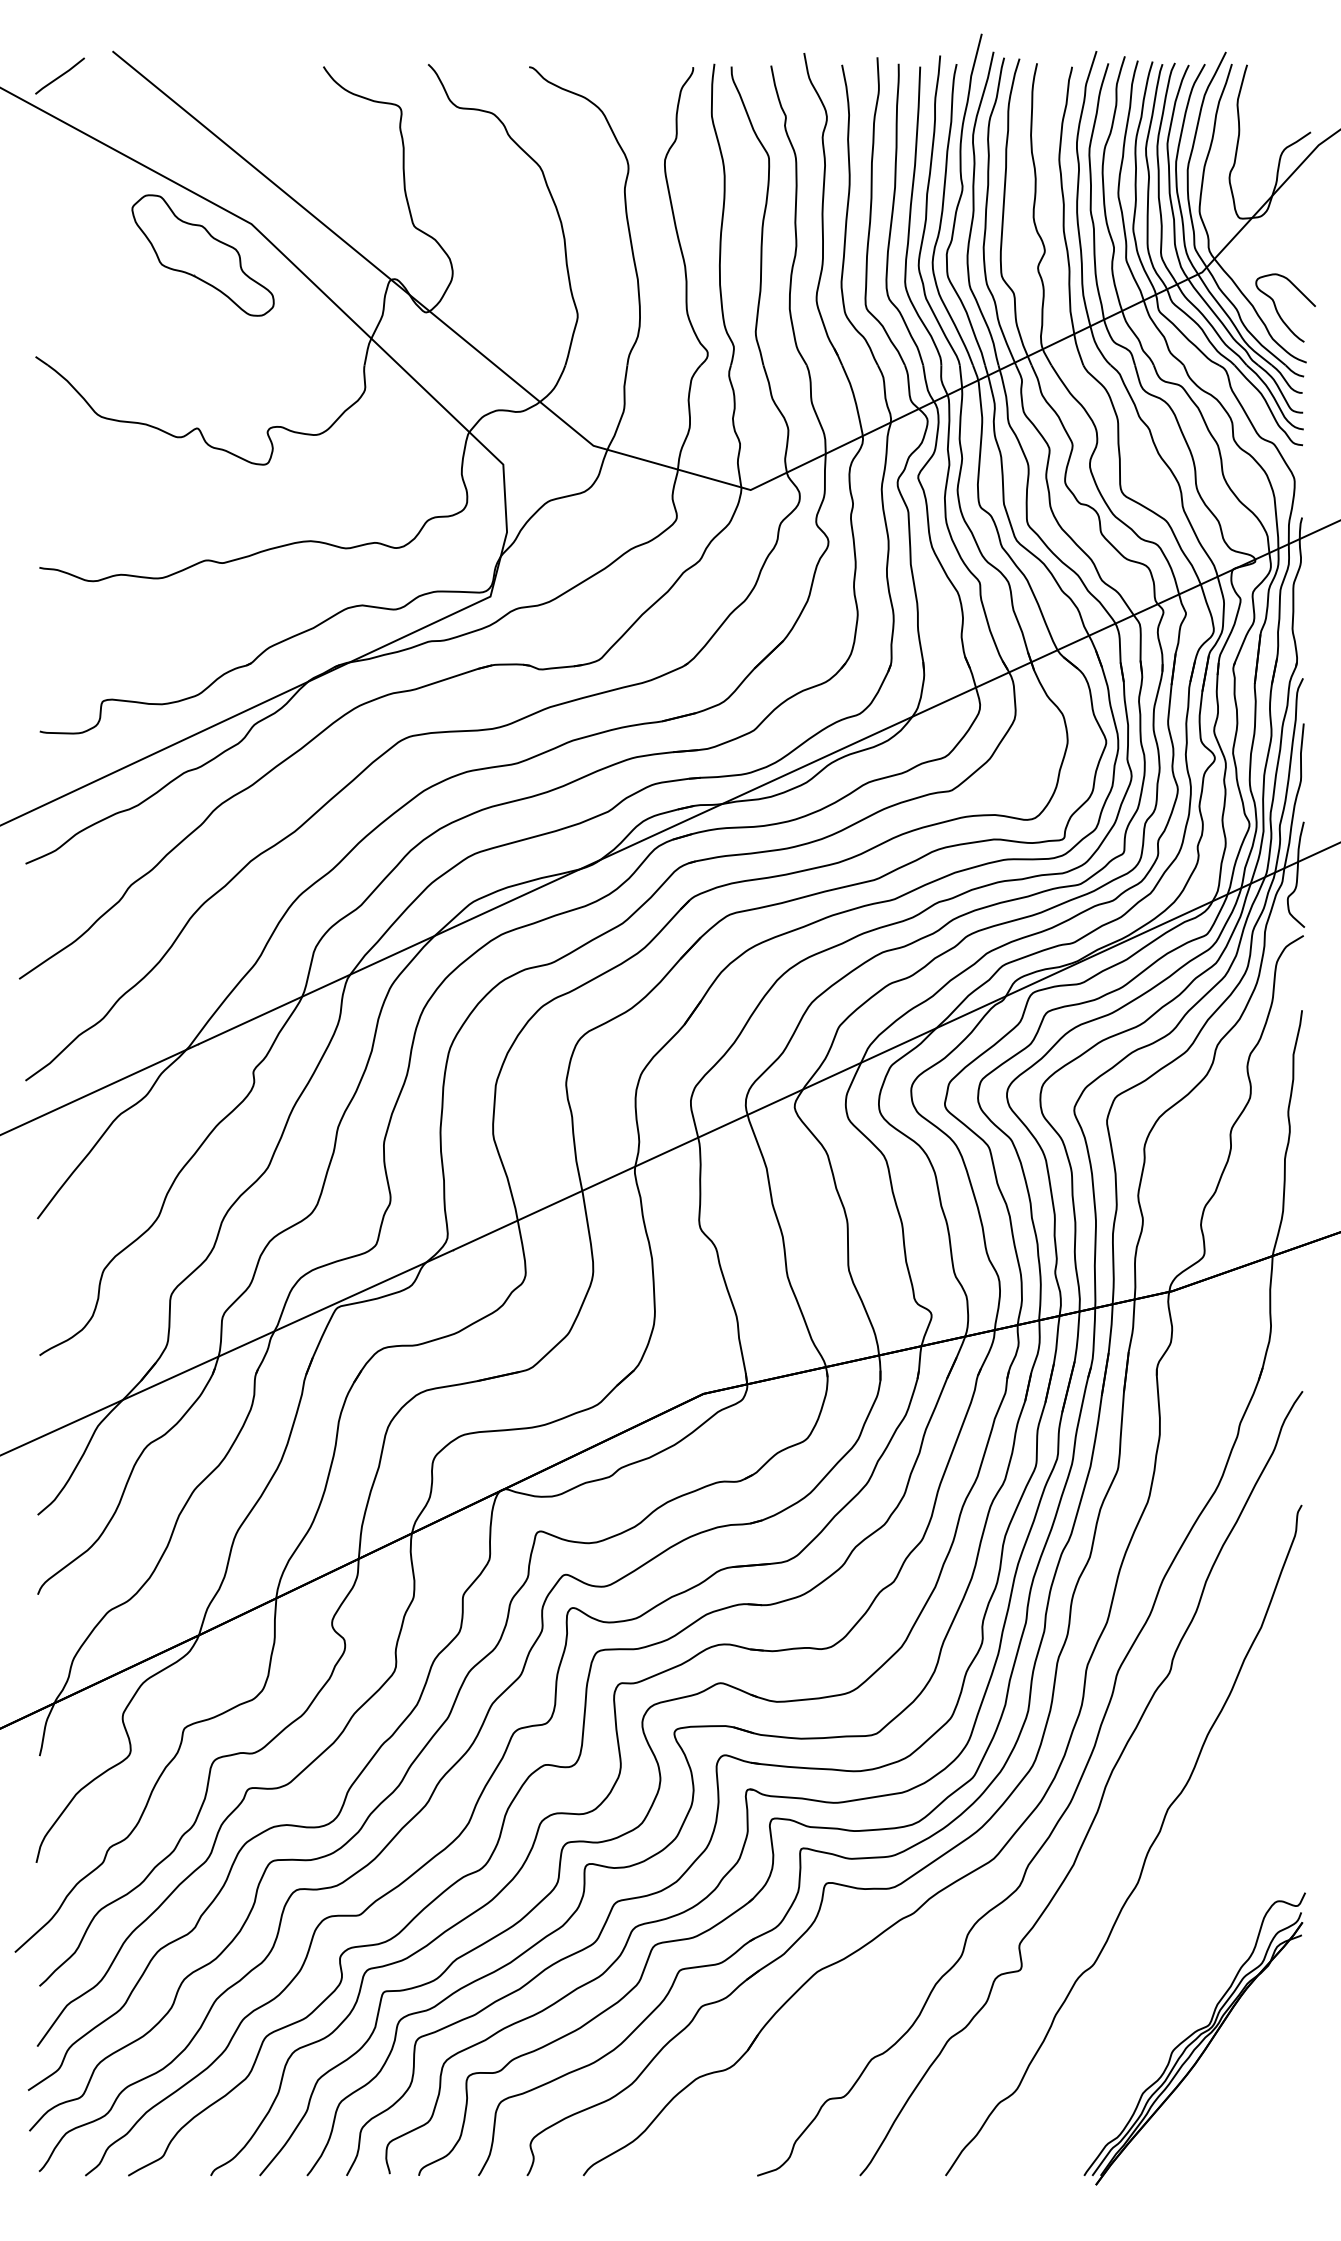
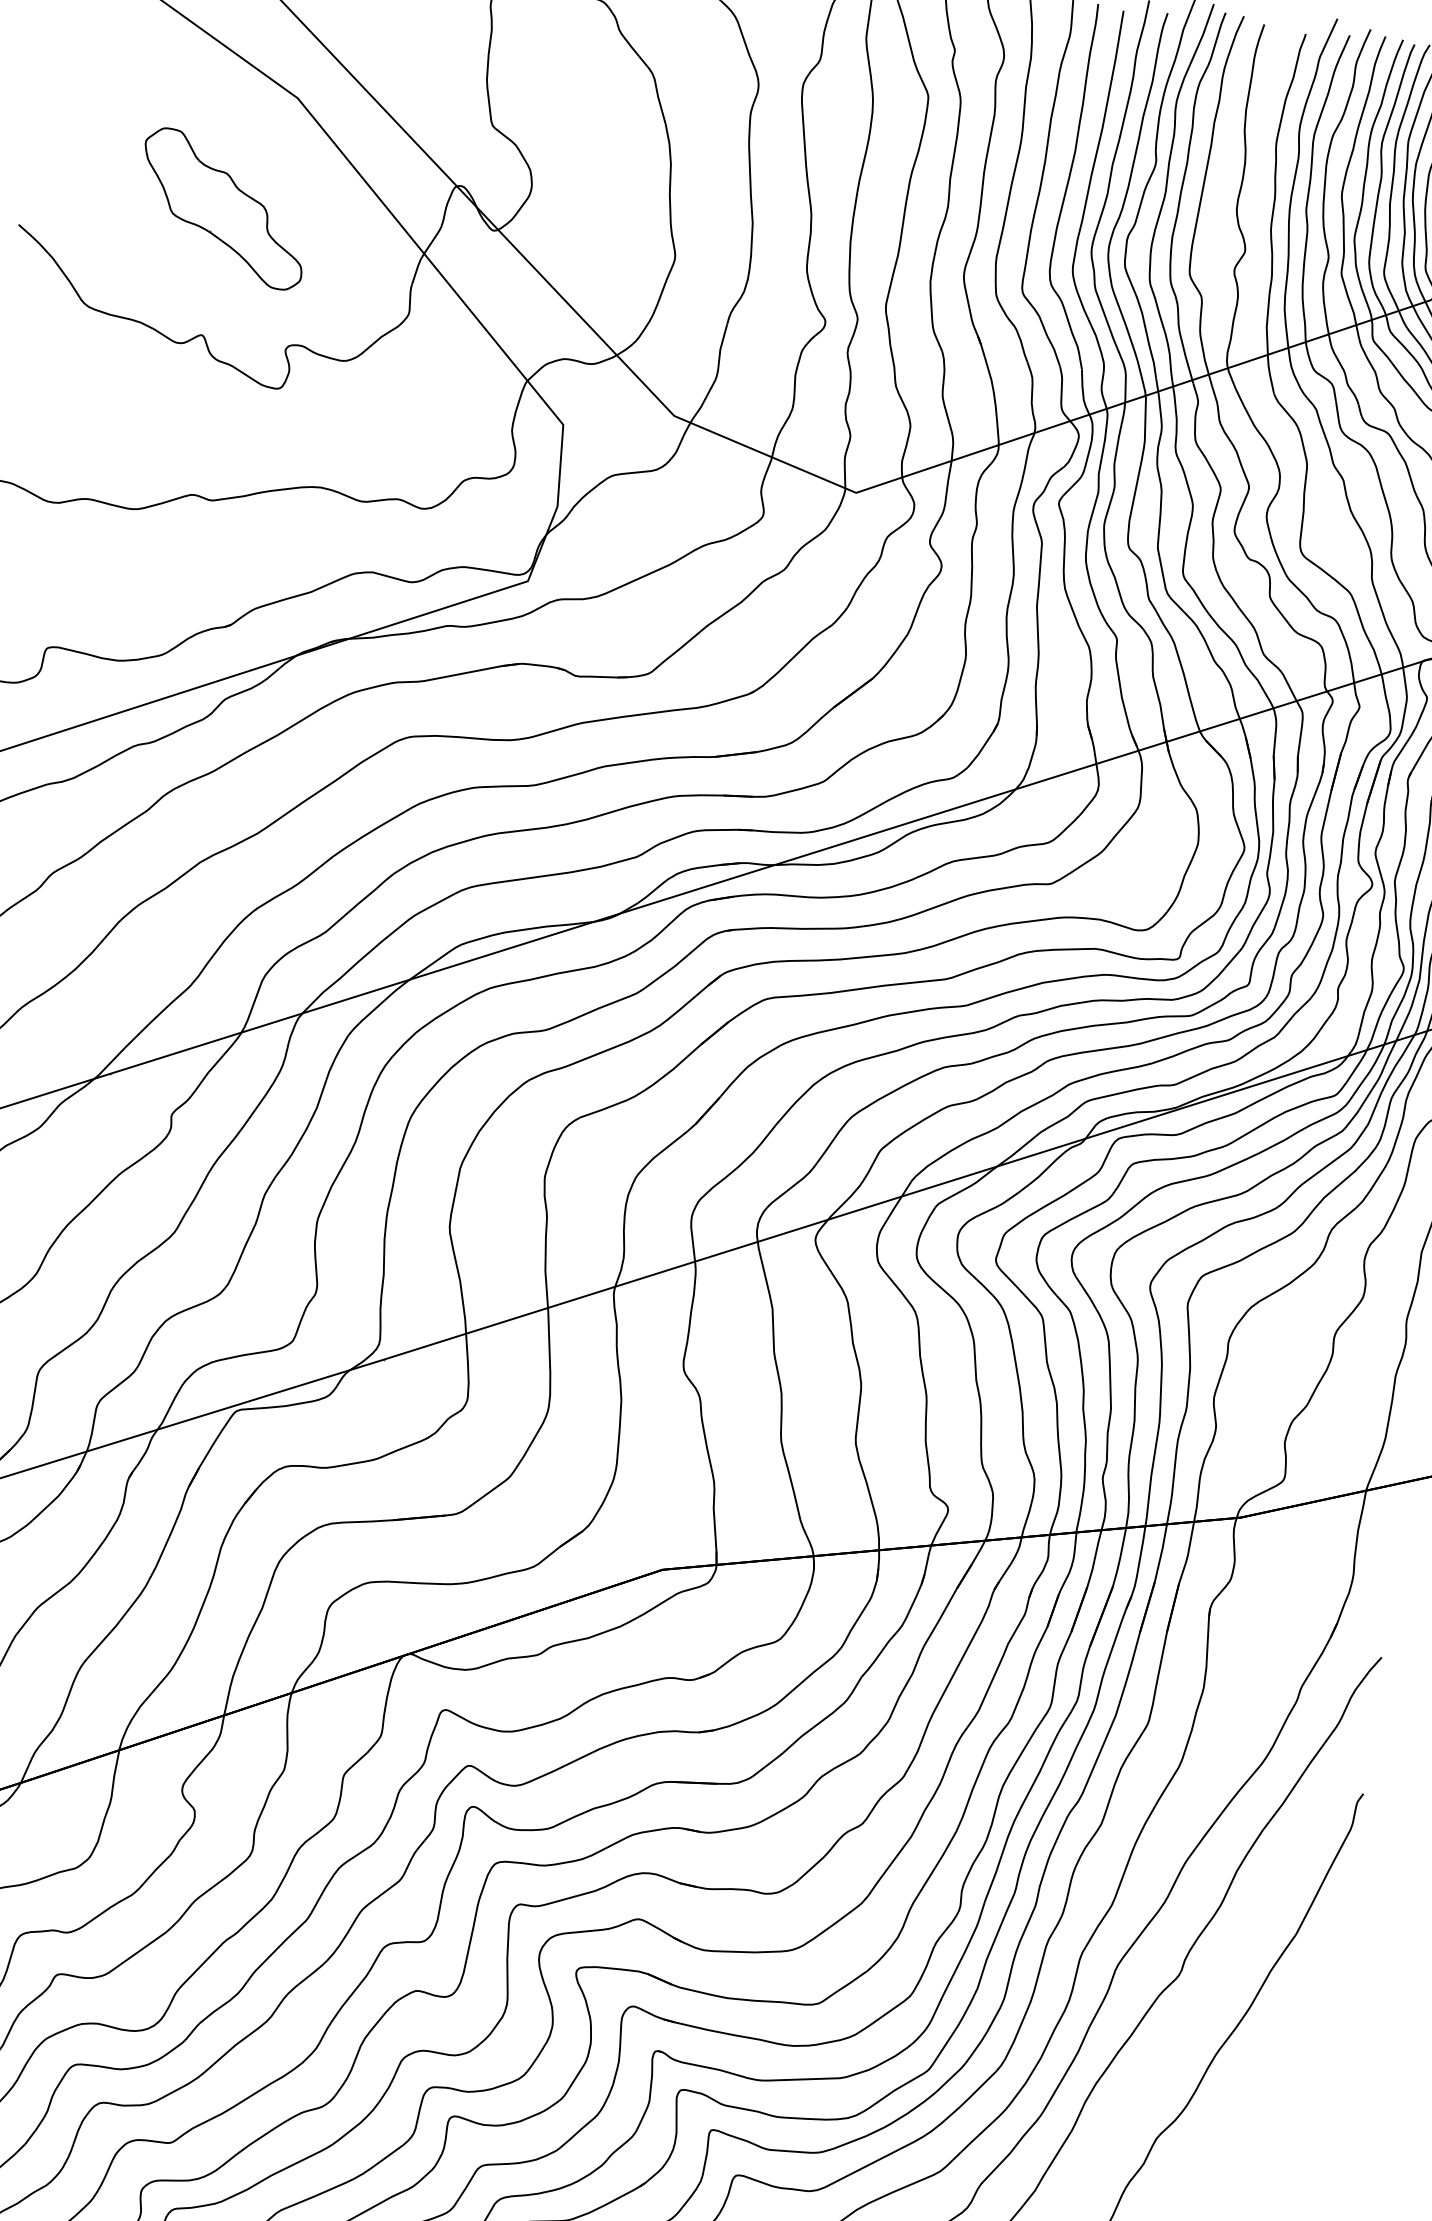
part: (202, 255) -> (222, 208), moved

